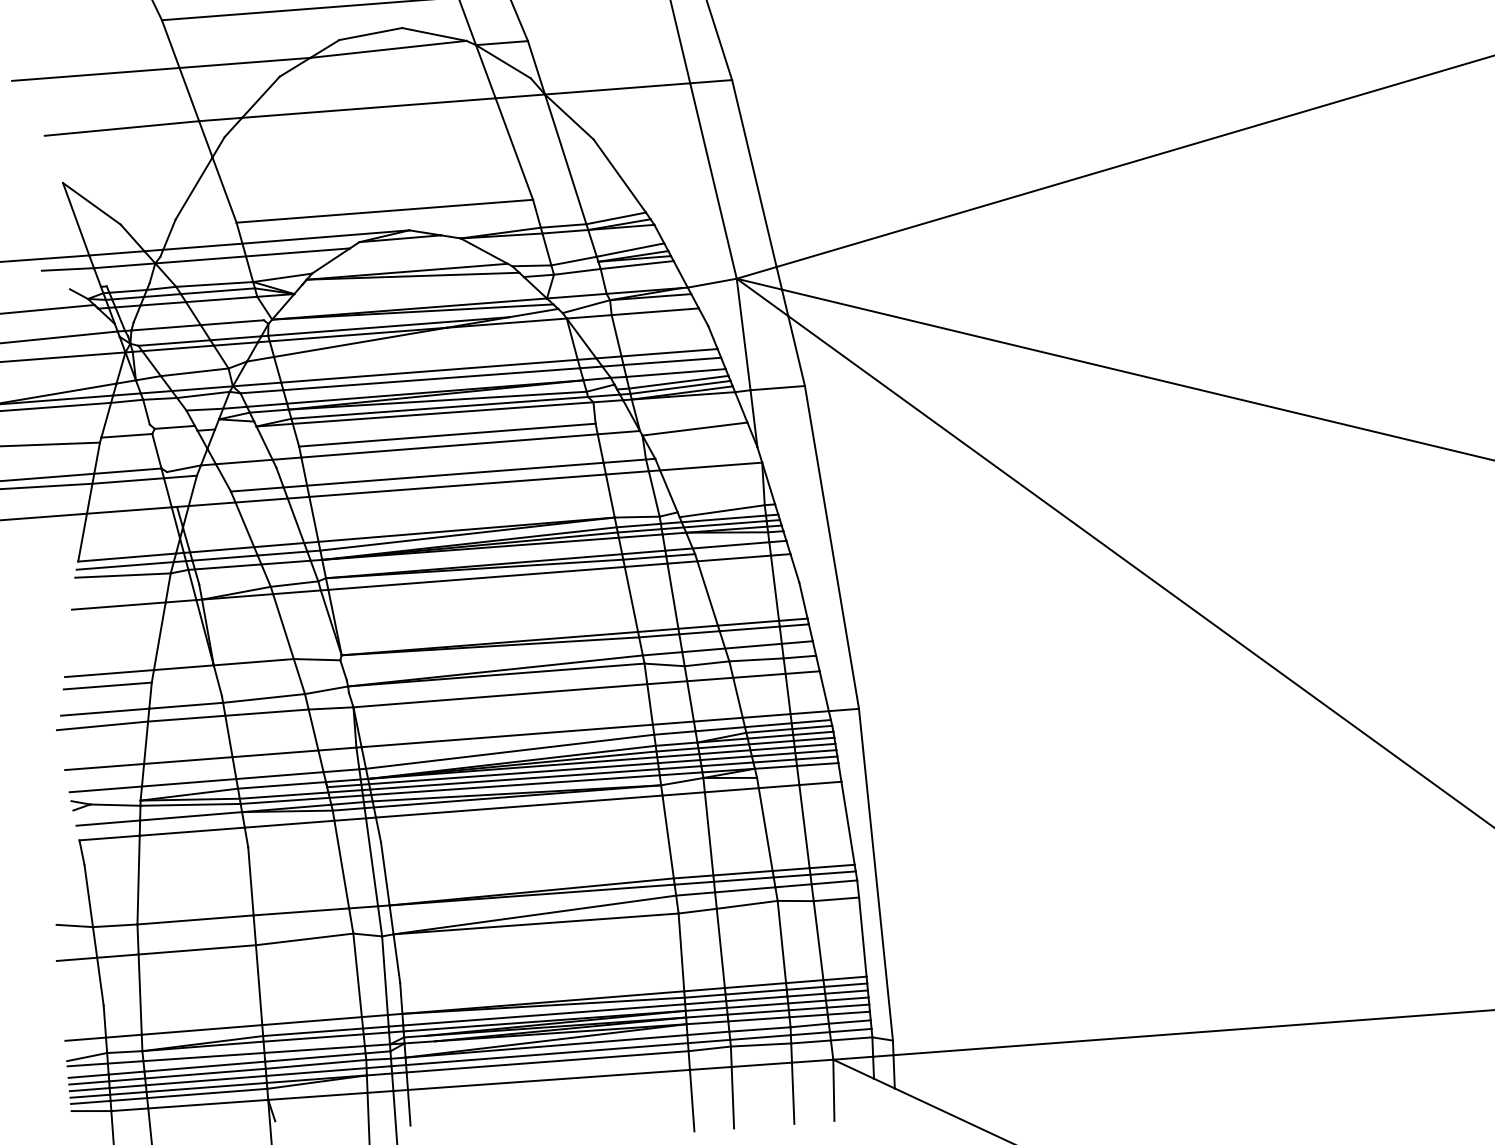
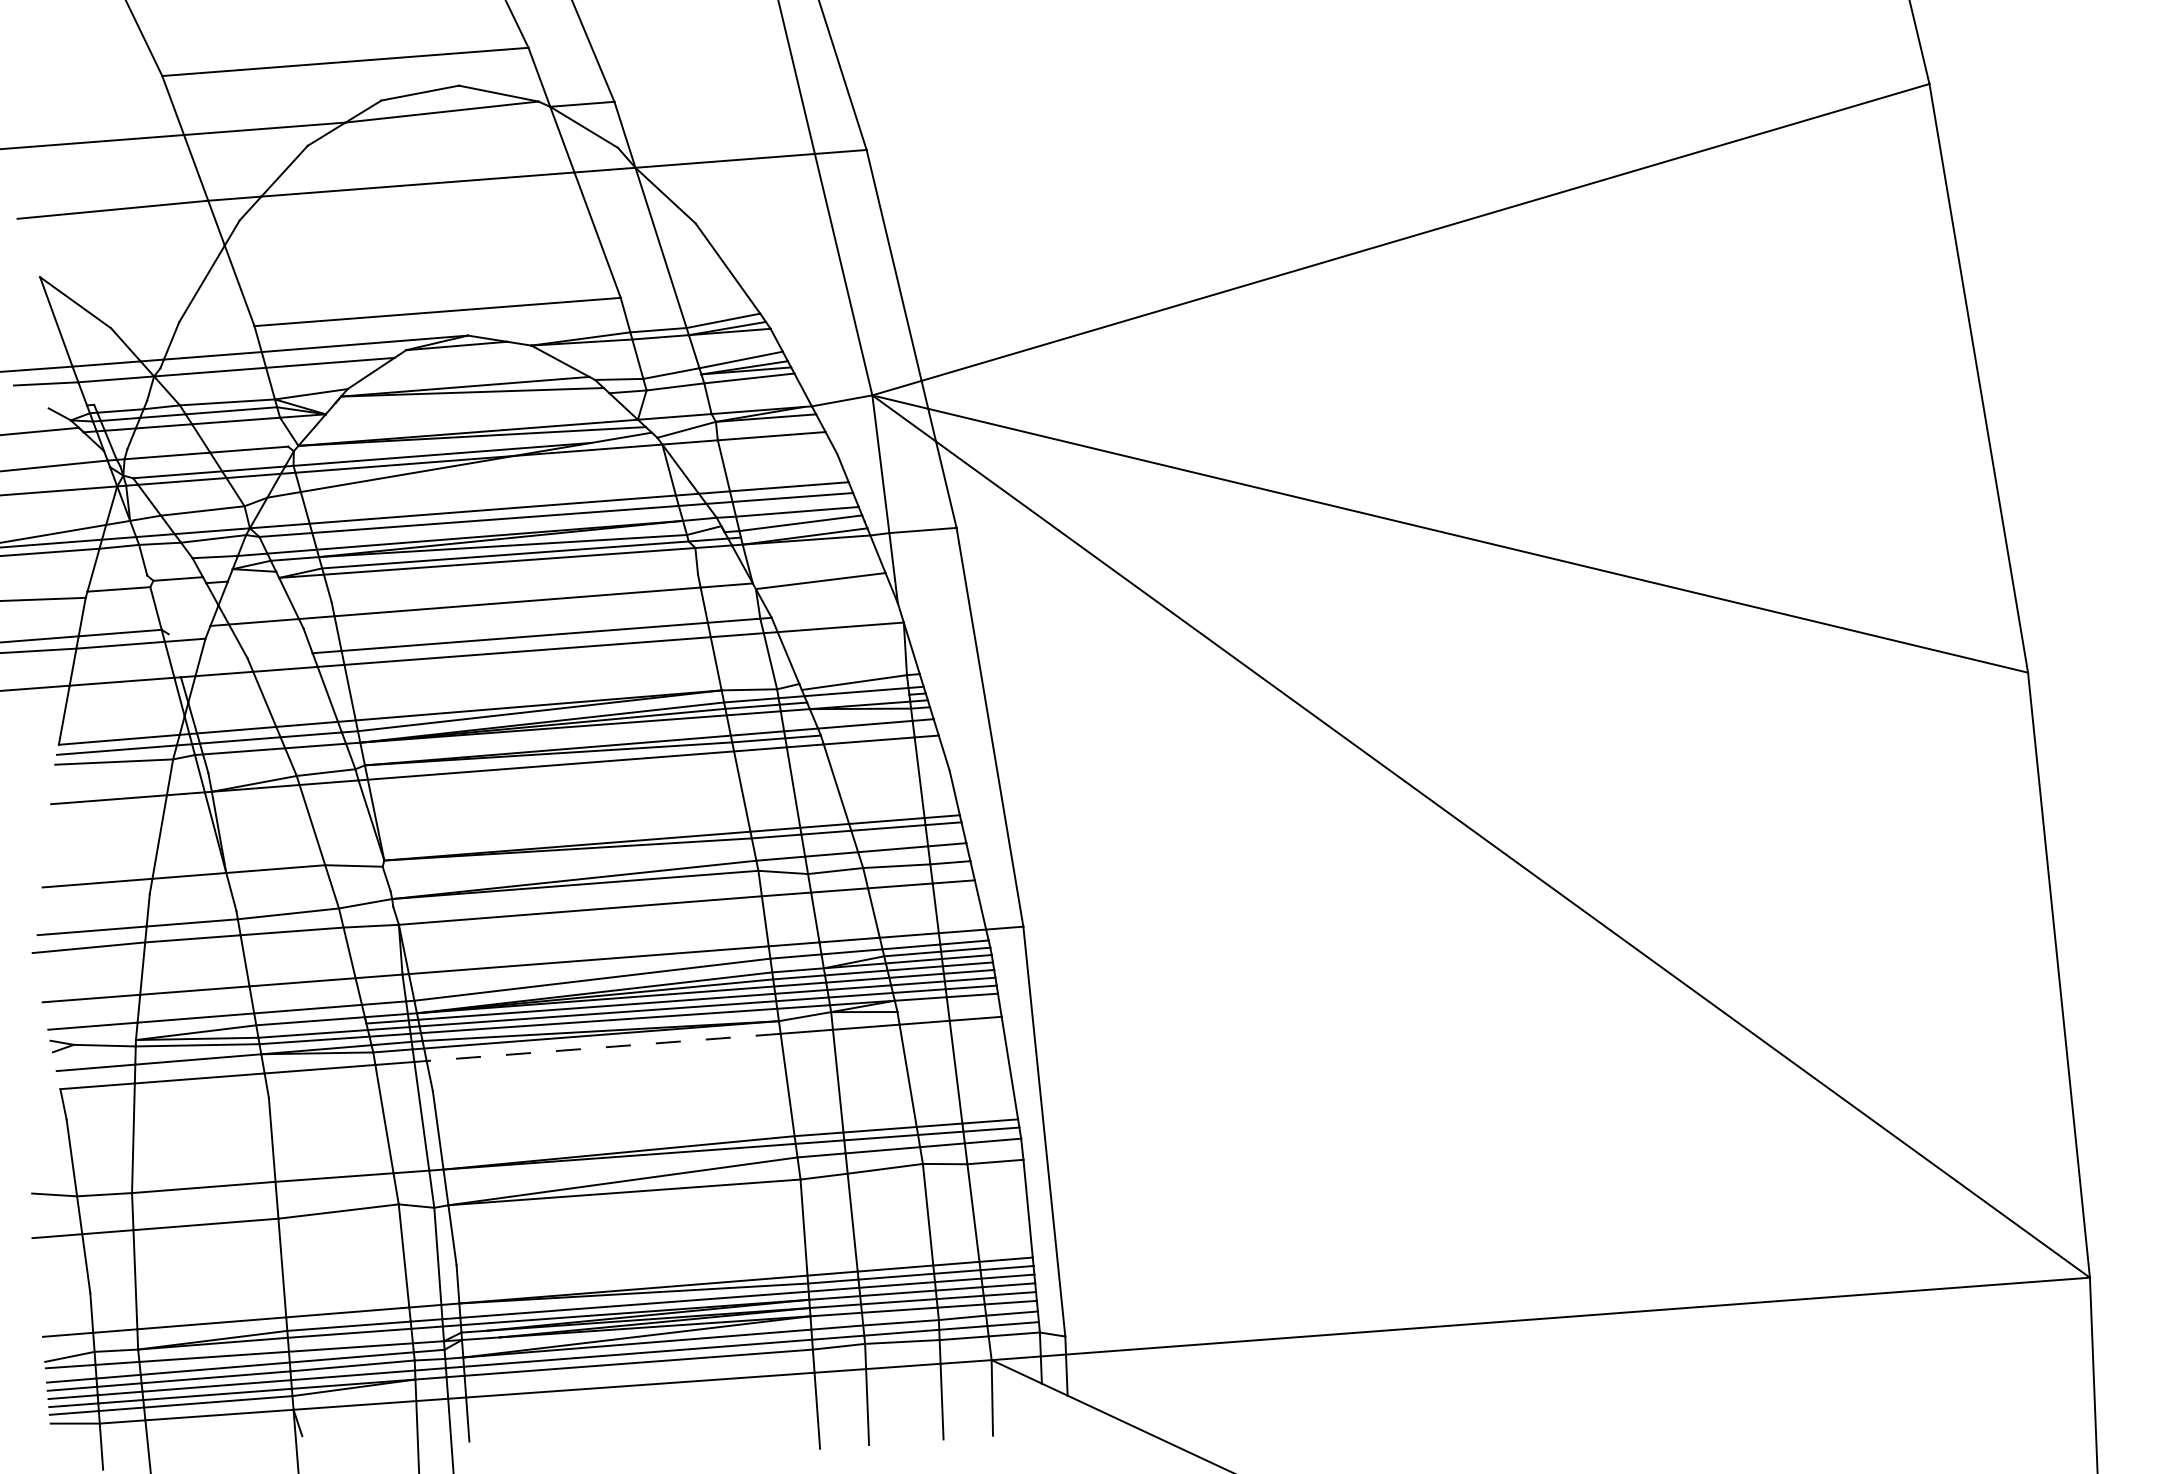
line: (680, 387) -> (802, 529), removed
line: (447, 435) -> (514, 588), removed
line: (183, 468) -> (189, 629), removed
line: (256, 489) -> (279, 655), removed
line: (725, 524) -> (858, 698), removed
line: (107, 686) -> (95, 898), removed
line: (519, 806) -> (603, 1047), solid -> dashed

